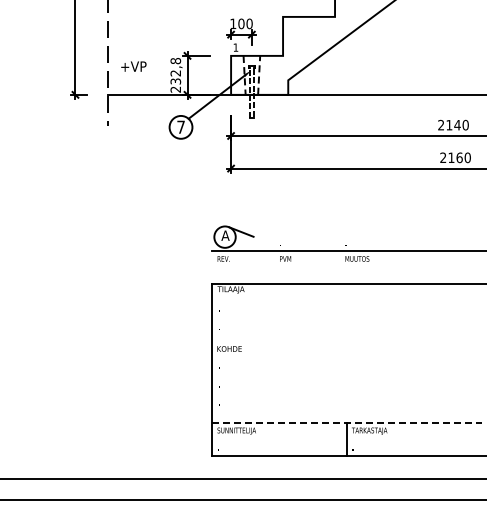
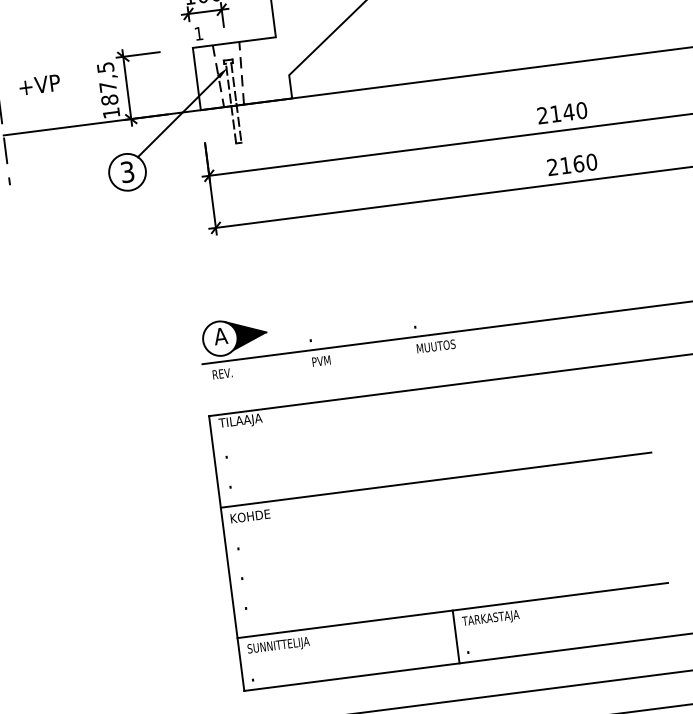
text: (175, 75) -> (108, 90), 232,8 -> 187,5
text: (180, 126) -> (126, 171), 7 -> 3
fill: (241, 236) -> (246, 334), added
line: (346, 341) -> (435, 480), added
line: (346, 422) -> (452, 609), dashed -> solid

